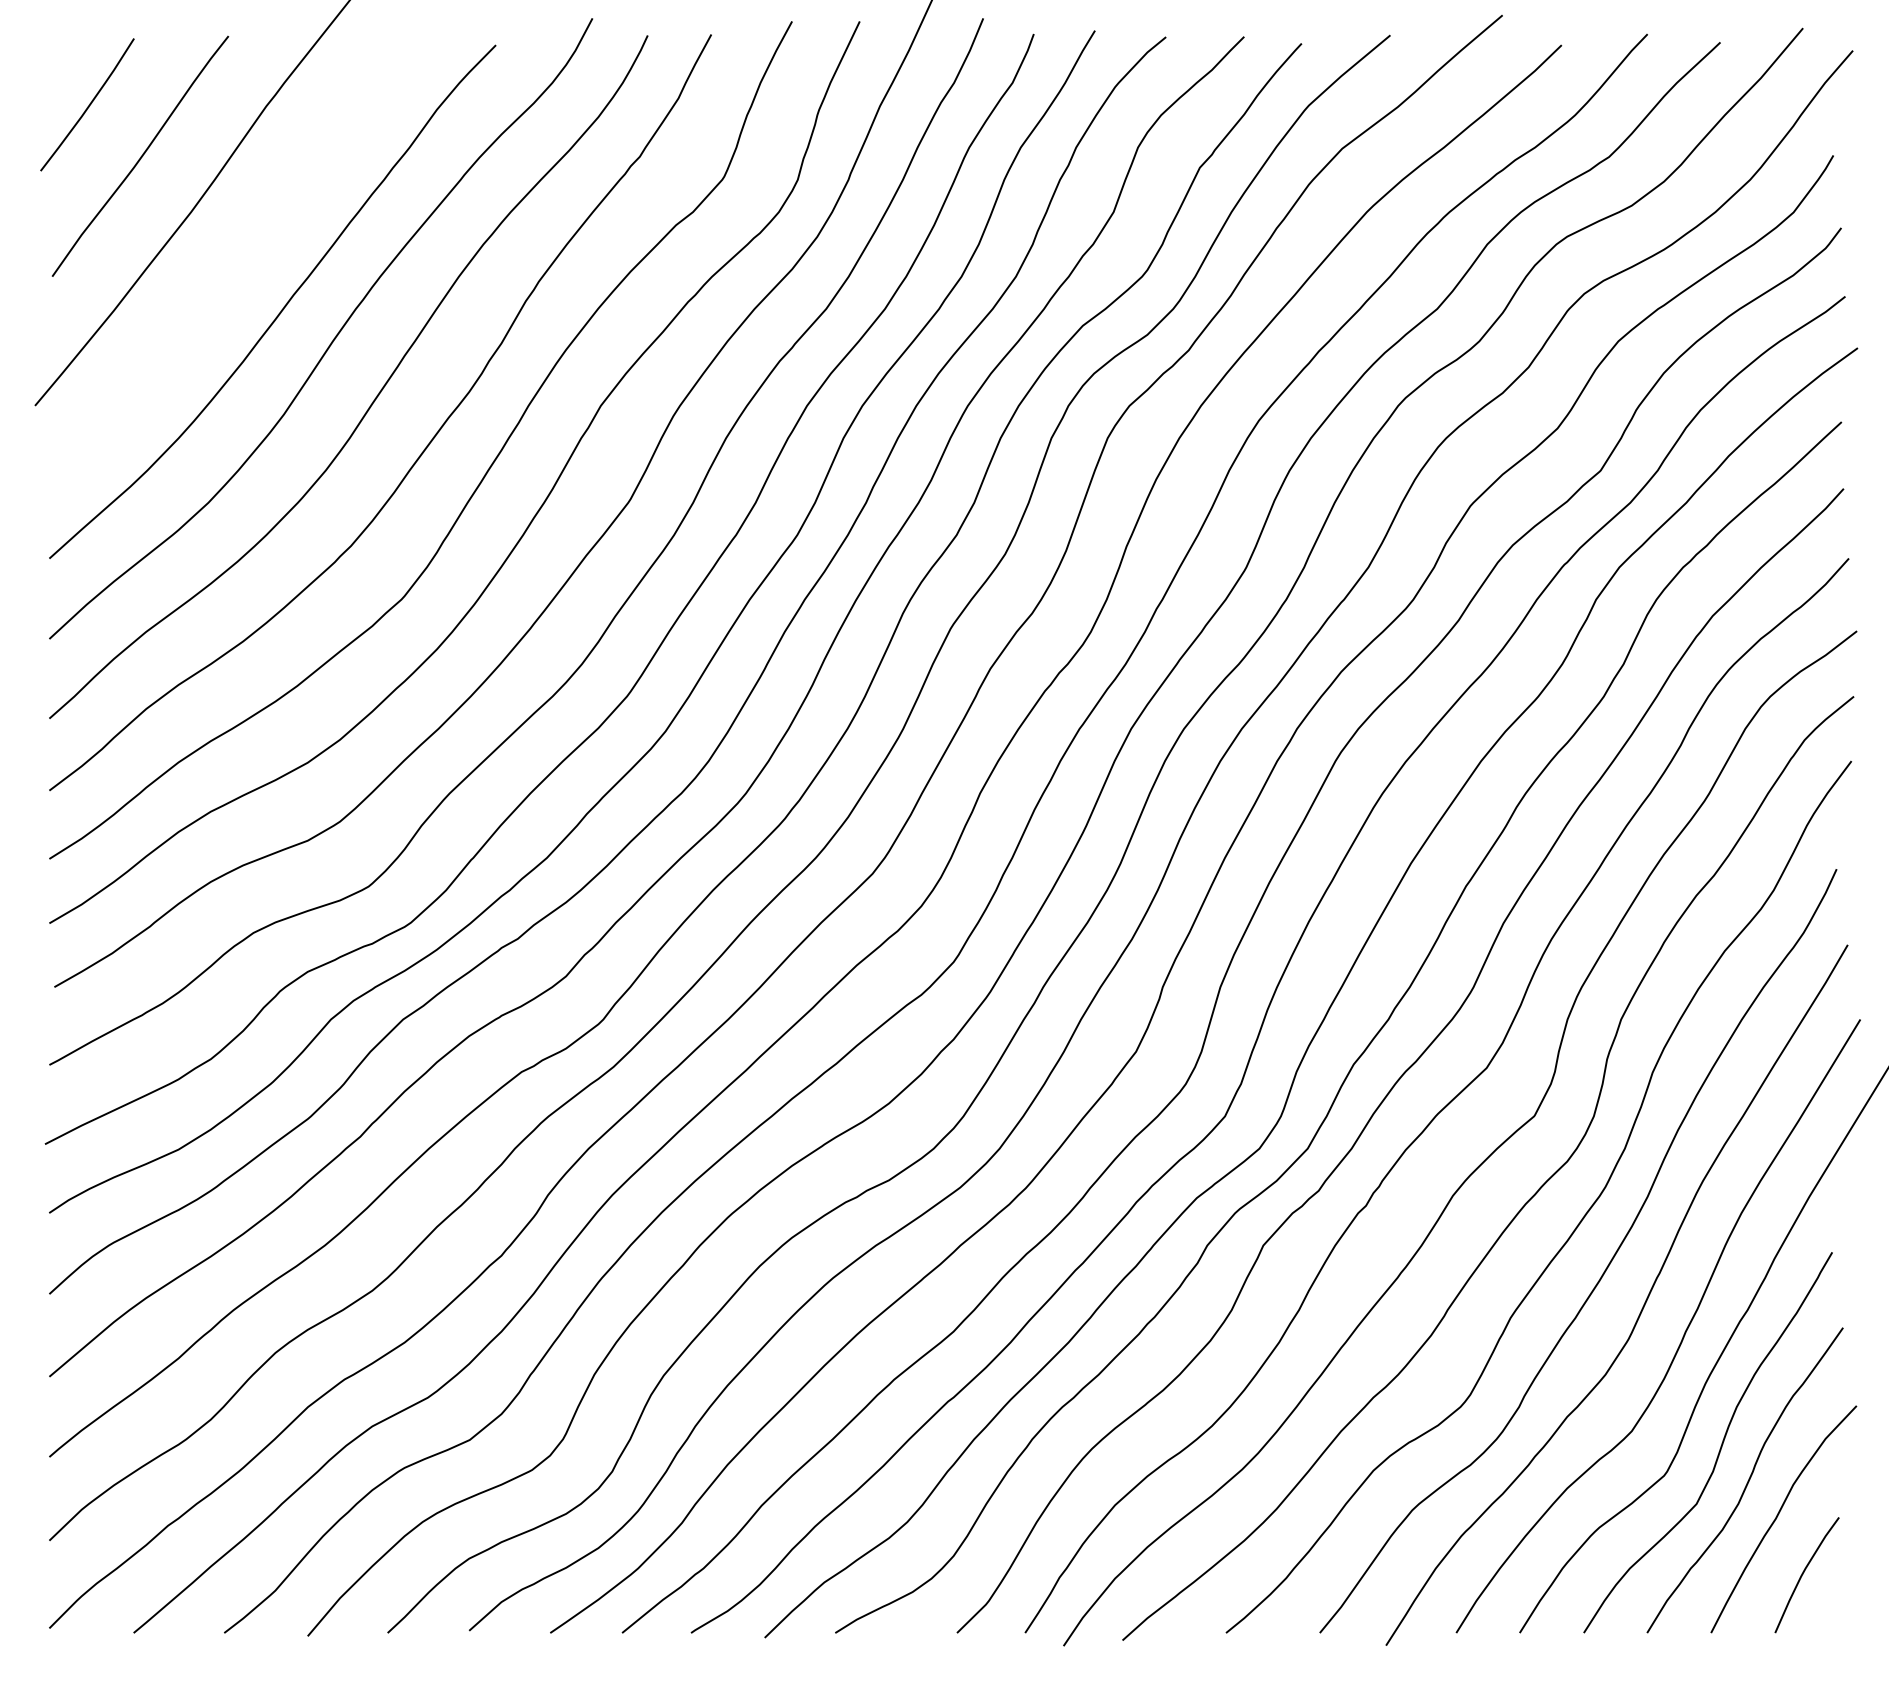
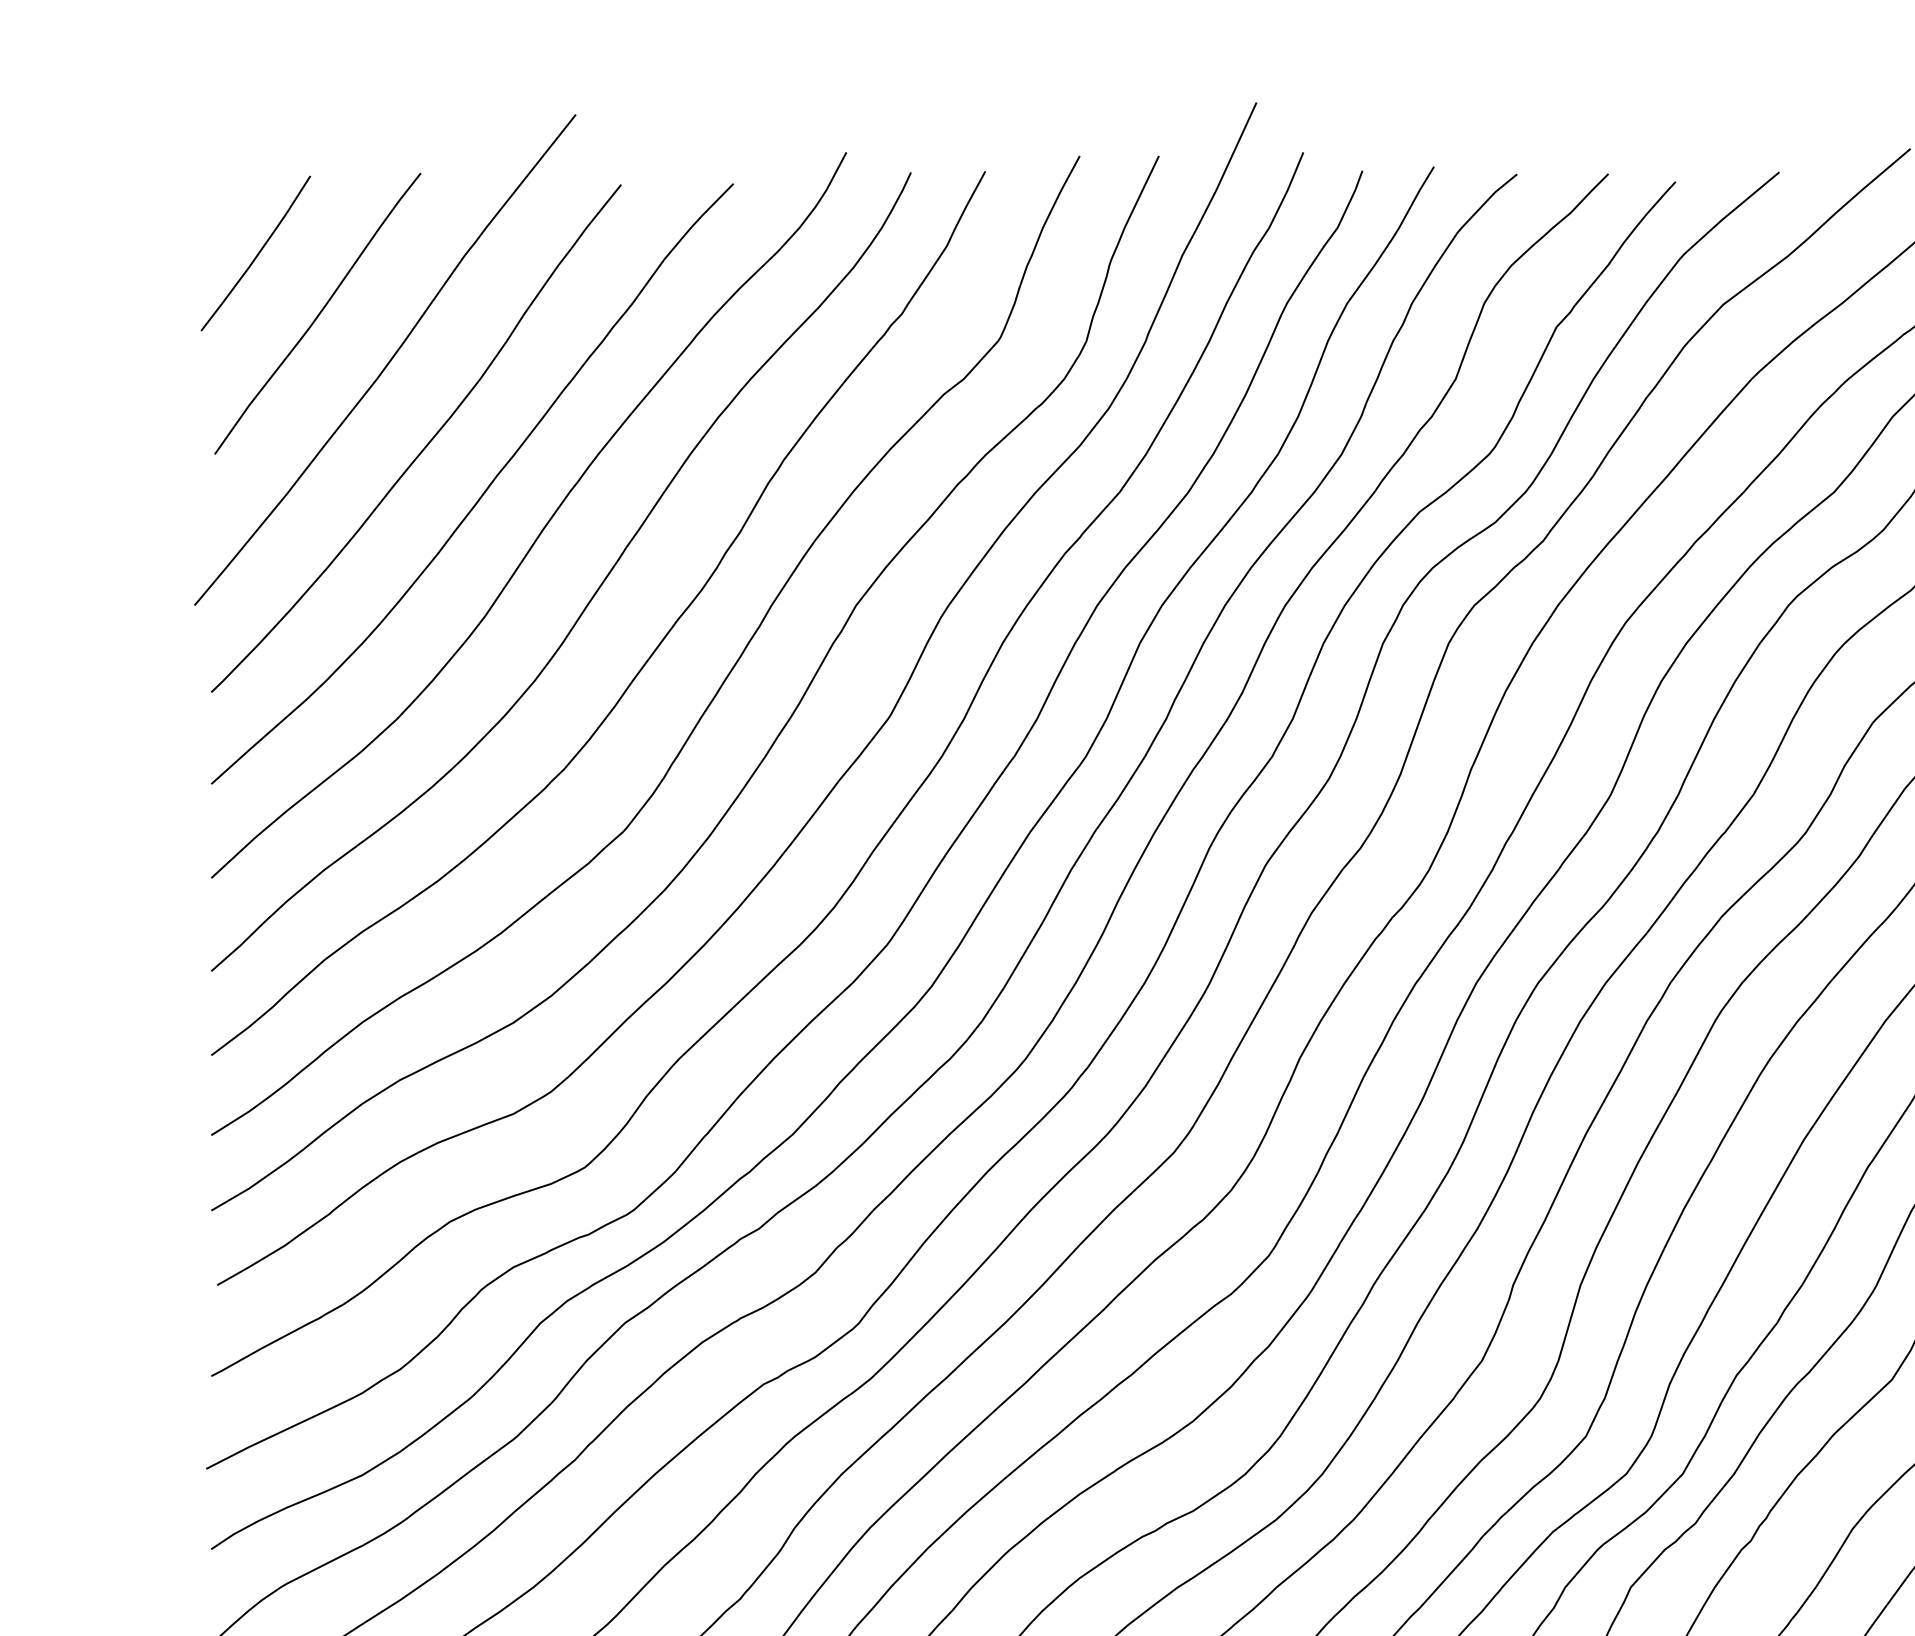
curve: (233, 267) -> (426, 443), added

